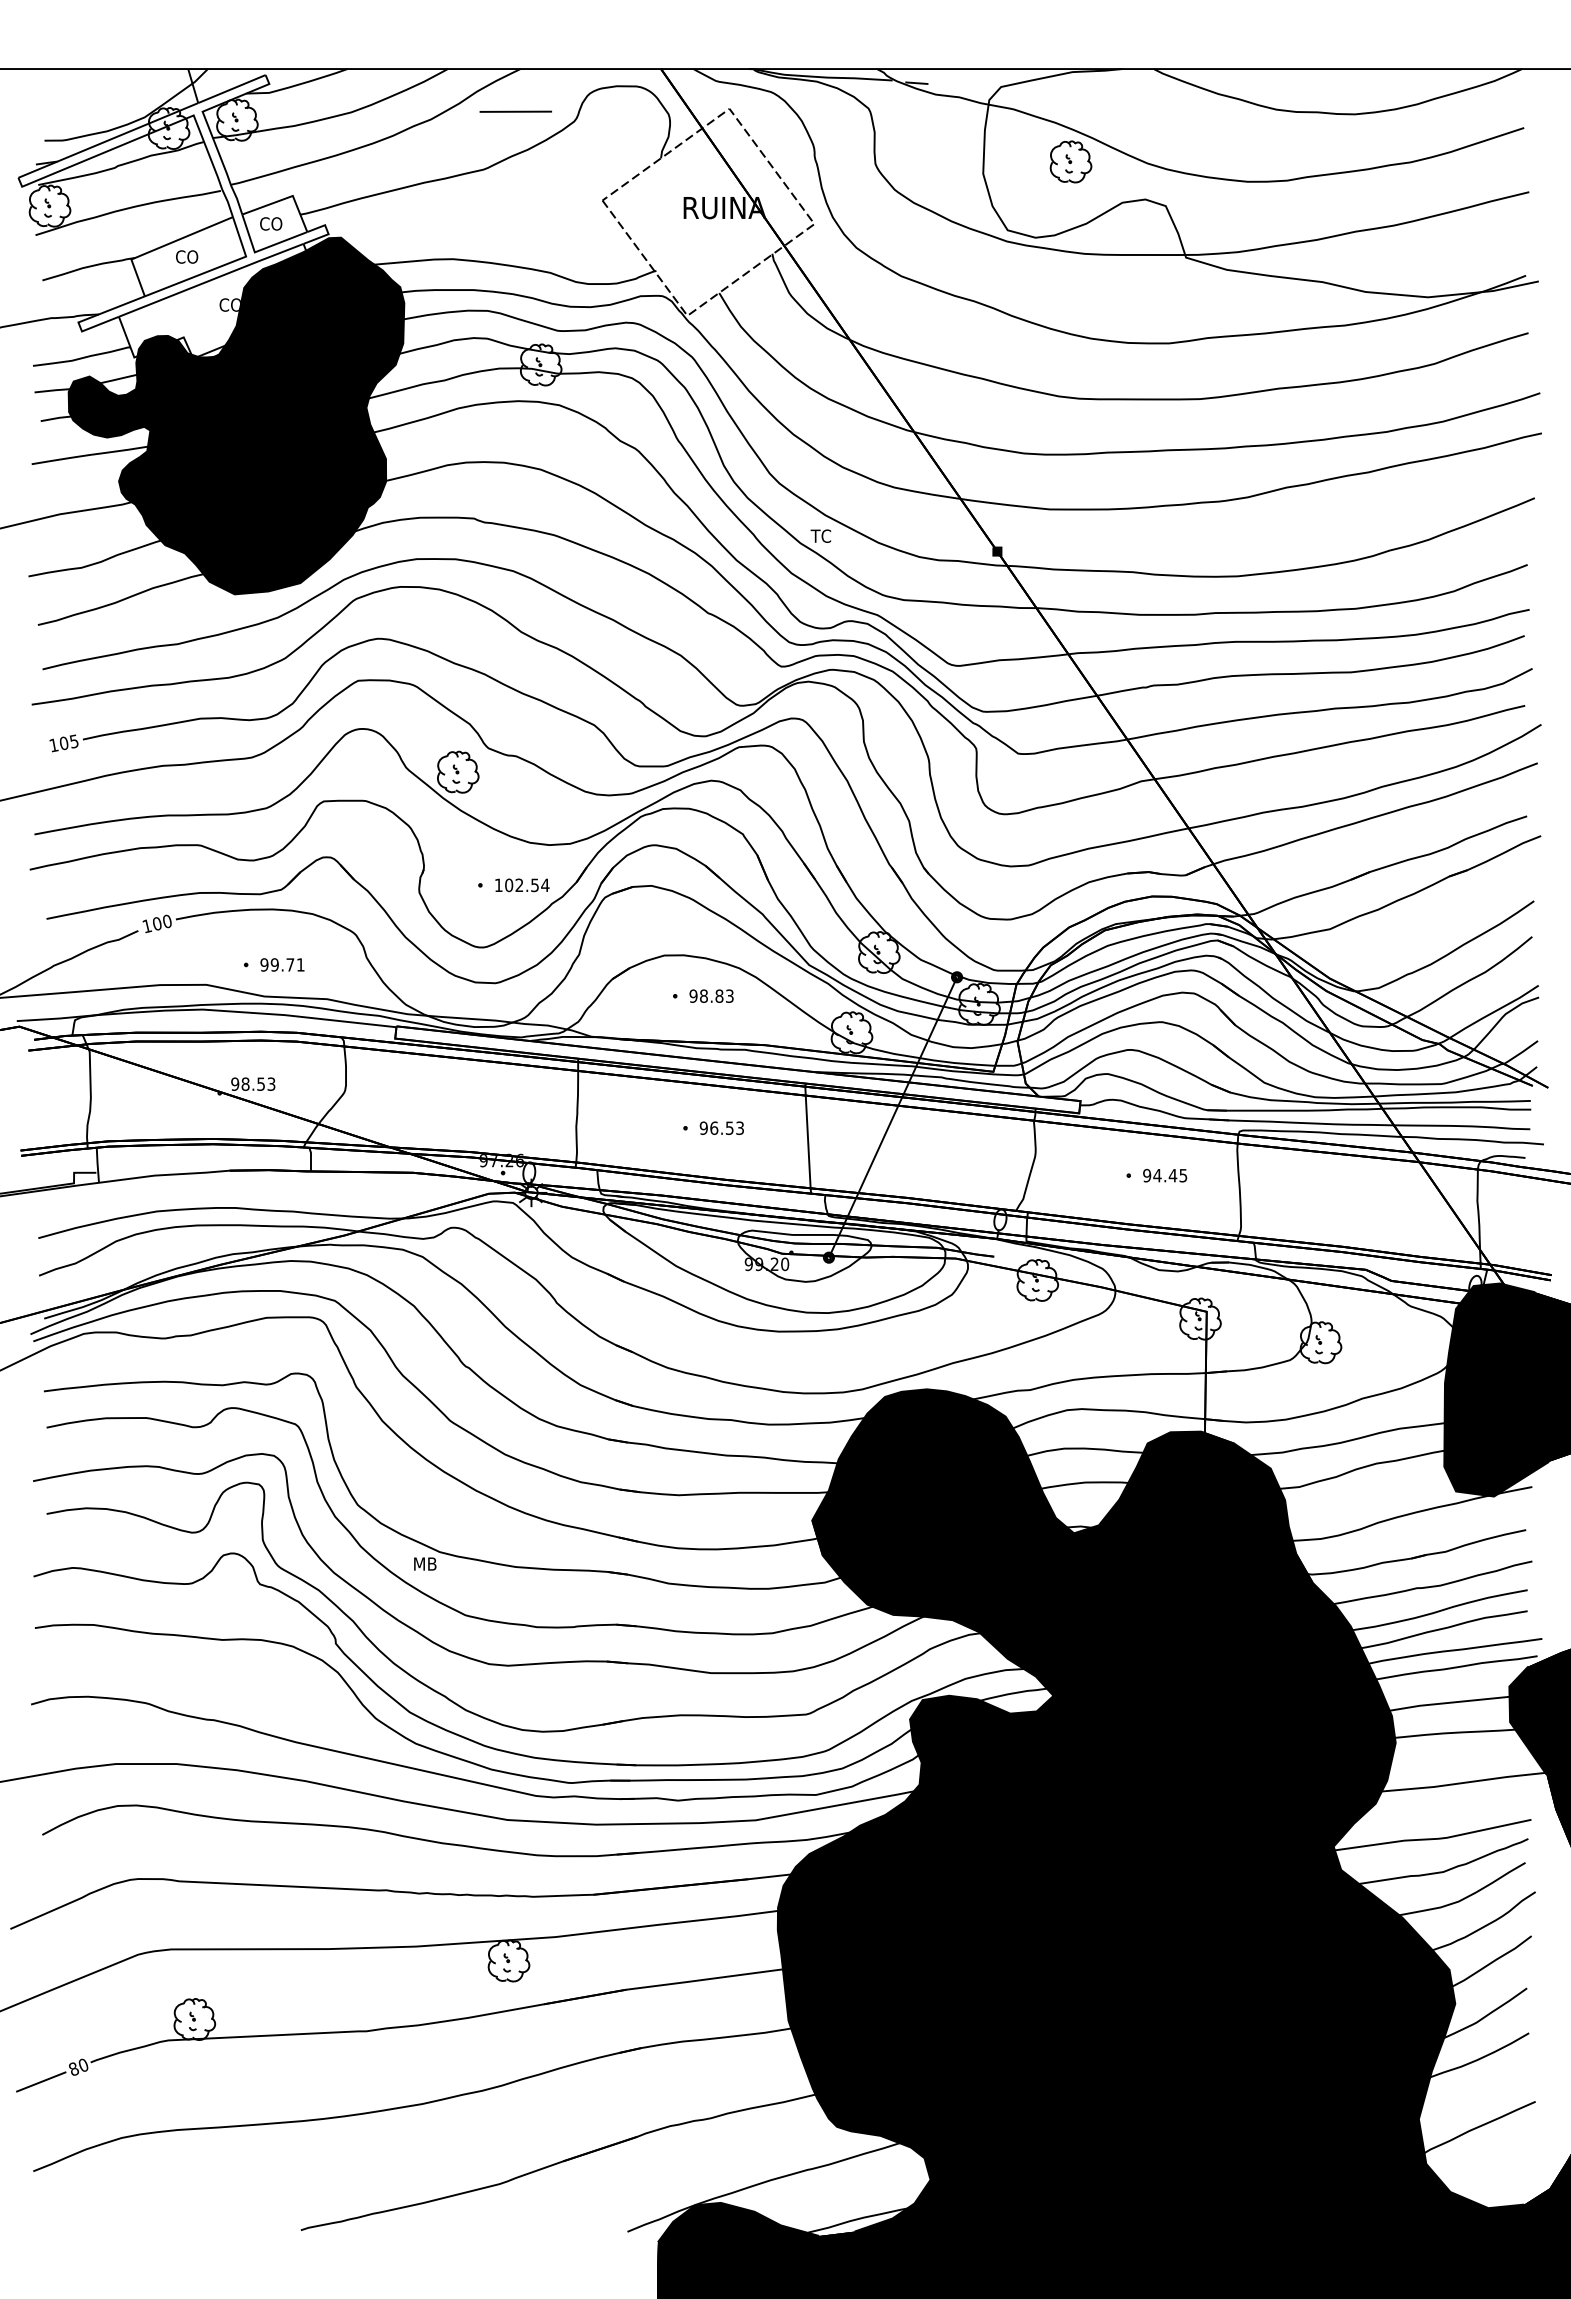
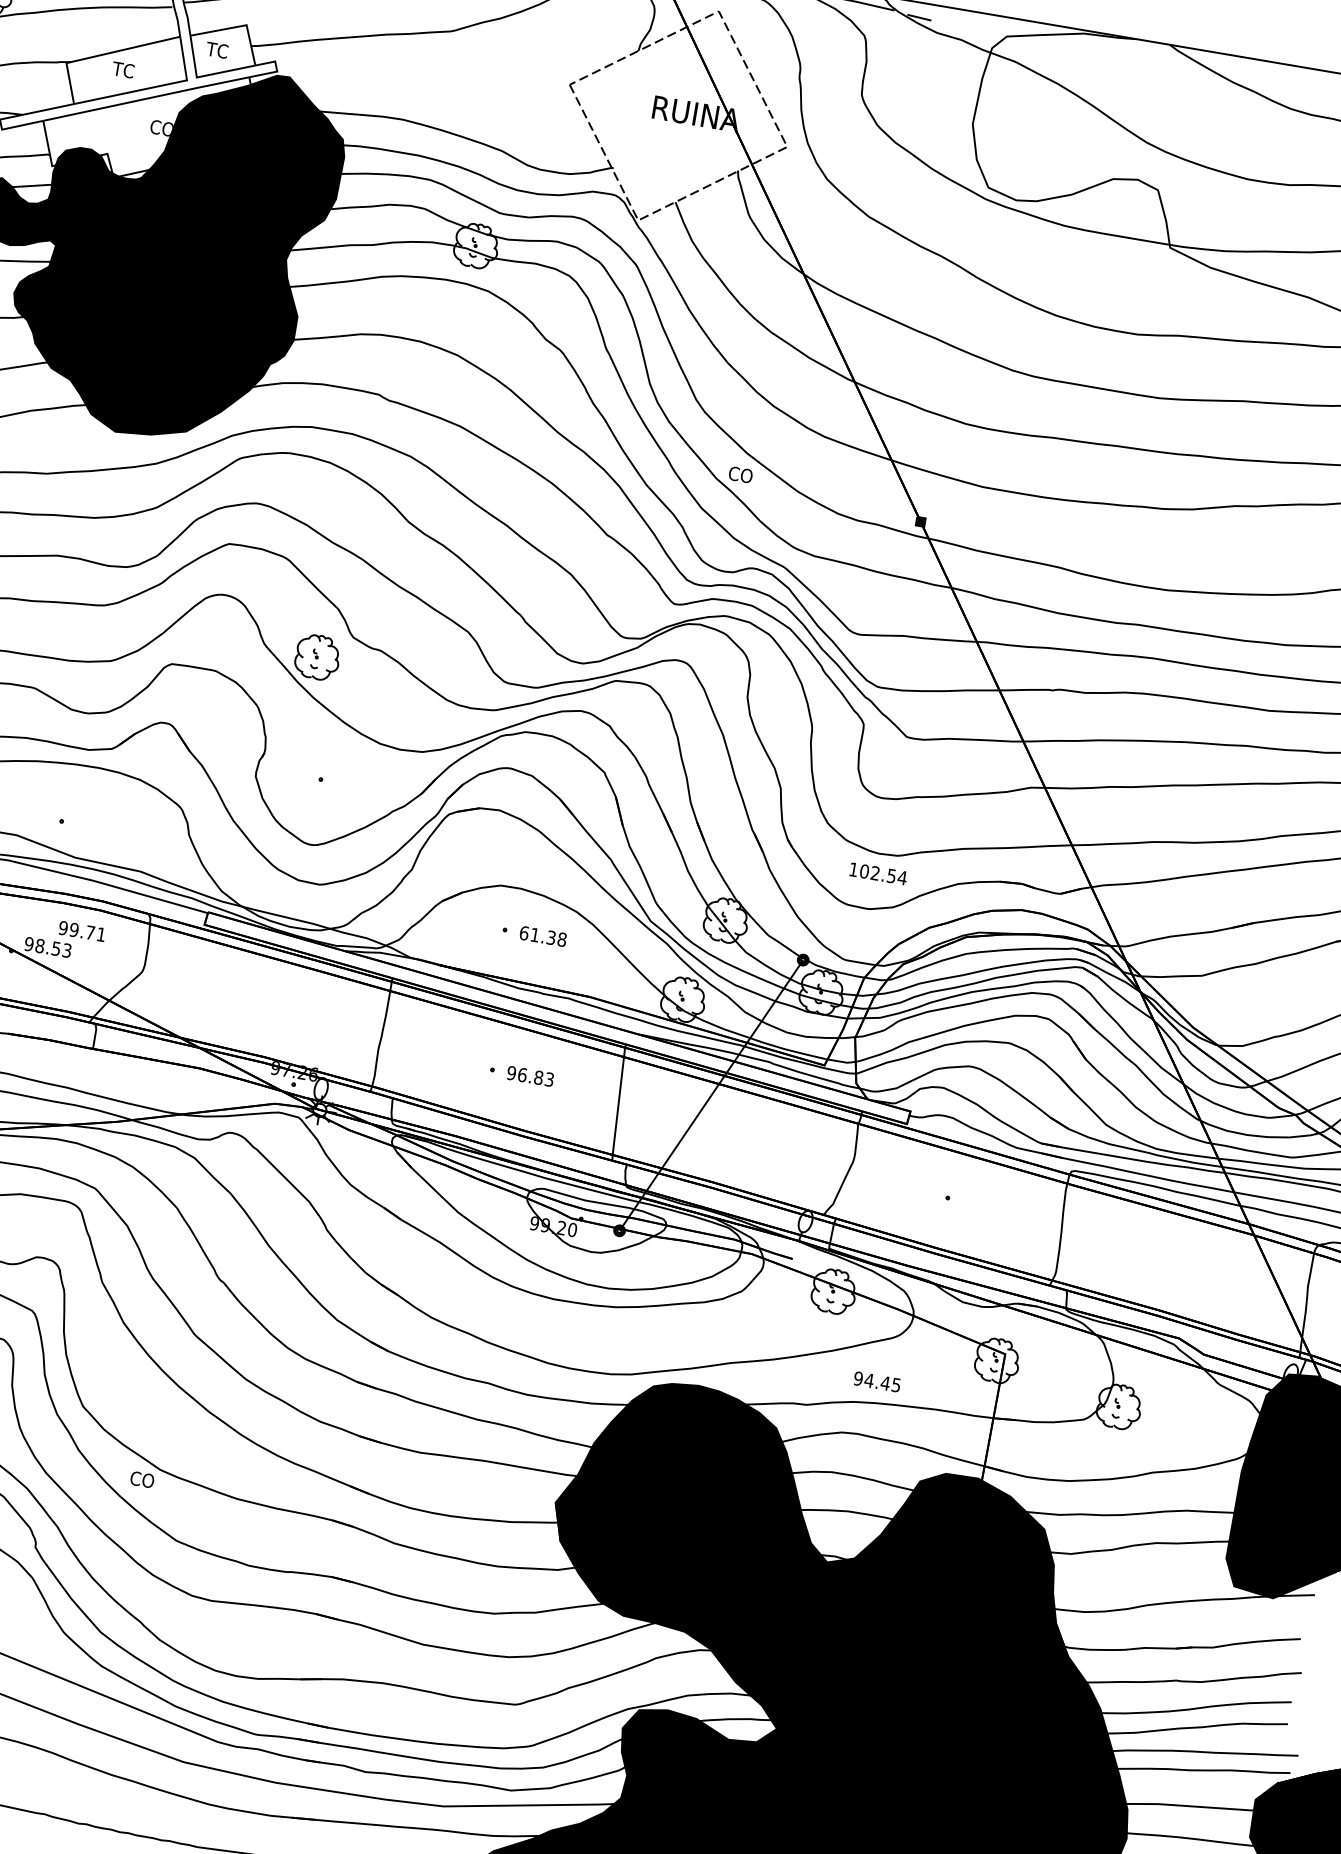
part: (1070, 161) -> (1066, 126), removed
text: (270, 223) -> (218, 50), CO -> TC
text: (186, 256) -> (124, 69), CO -> TC
text: (821, 535) -> (739, 473), TC -> CO
text: (522, 885) -> (878, 874), moved
text: (282, 964) -> (82, 930), moved
text: (711, 995) -> (543, 935), 98.83 -> 61.38
text: (729, 1127) -> (538, 1076), 96.53 -> 96.83
text: (1165, 1175) -> (877, 1381), moved
text: (424, 1563) -> (142, 1479), MB -> CO

